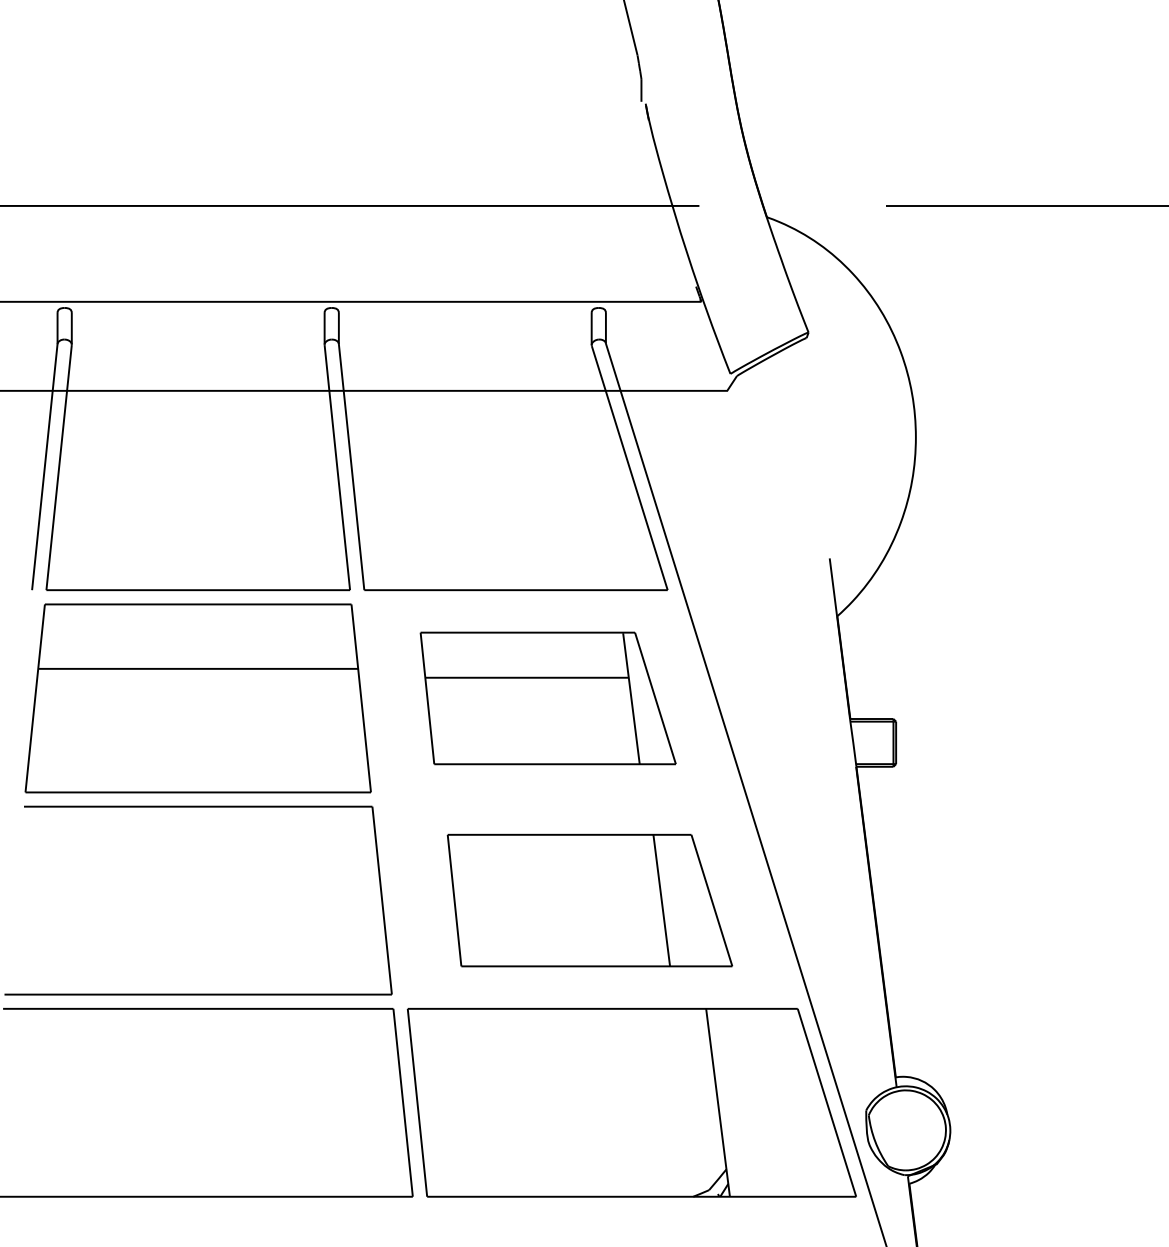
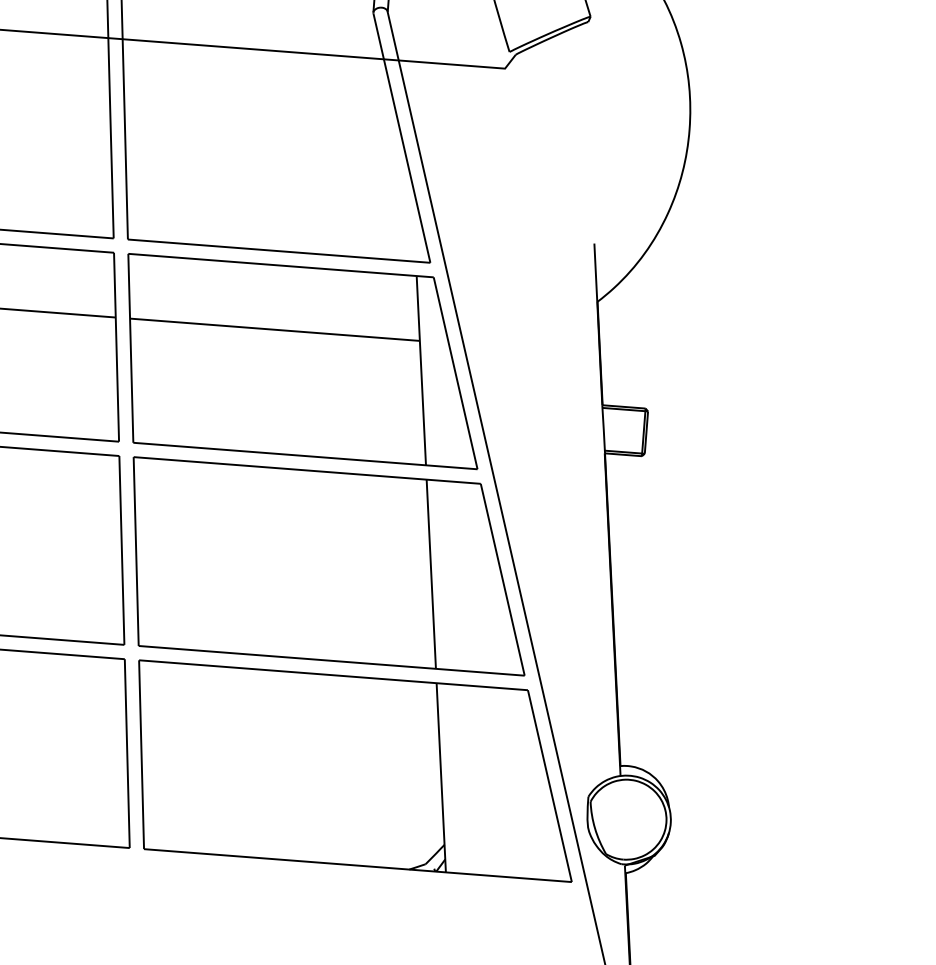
part: (548, 698) -> (303, 361), size x1.43
part: (589, 900) -> (328, 566), size x1.43

